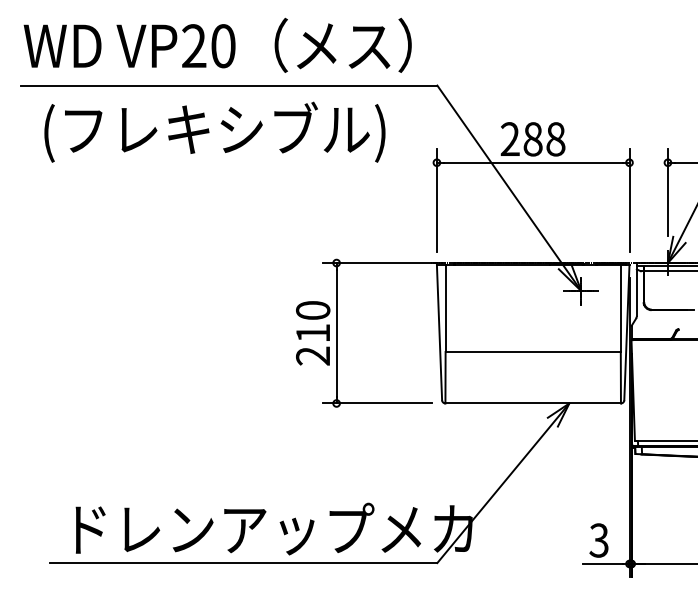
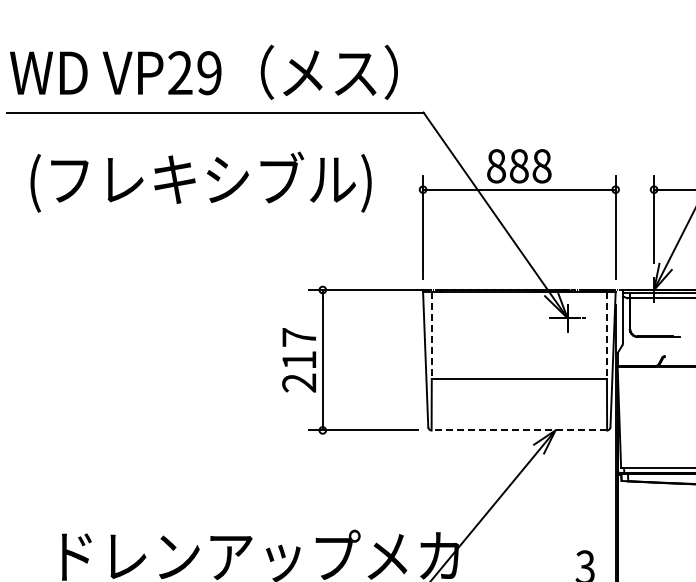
text: (223, 46) -> (209, 73), VP20 -> VP29
text: (214, 131) -> (200, 181), moved
text: (509, 139) -> (495, 166), 288 -> 888
line: (445, 309) -> (431, 336), solid -> dashed
line: (620, 309) -> (606, 336), solid -> dashed
text: (313, 310) -> (299, 337), 210 -> 217
line: (533, 403) -> (519, 430), solid -> dashed

